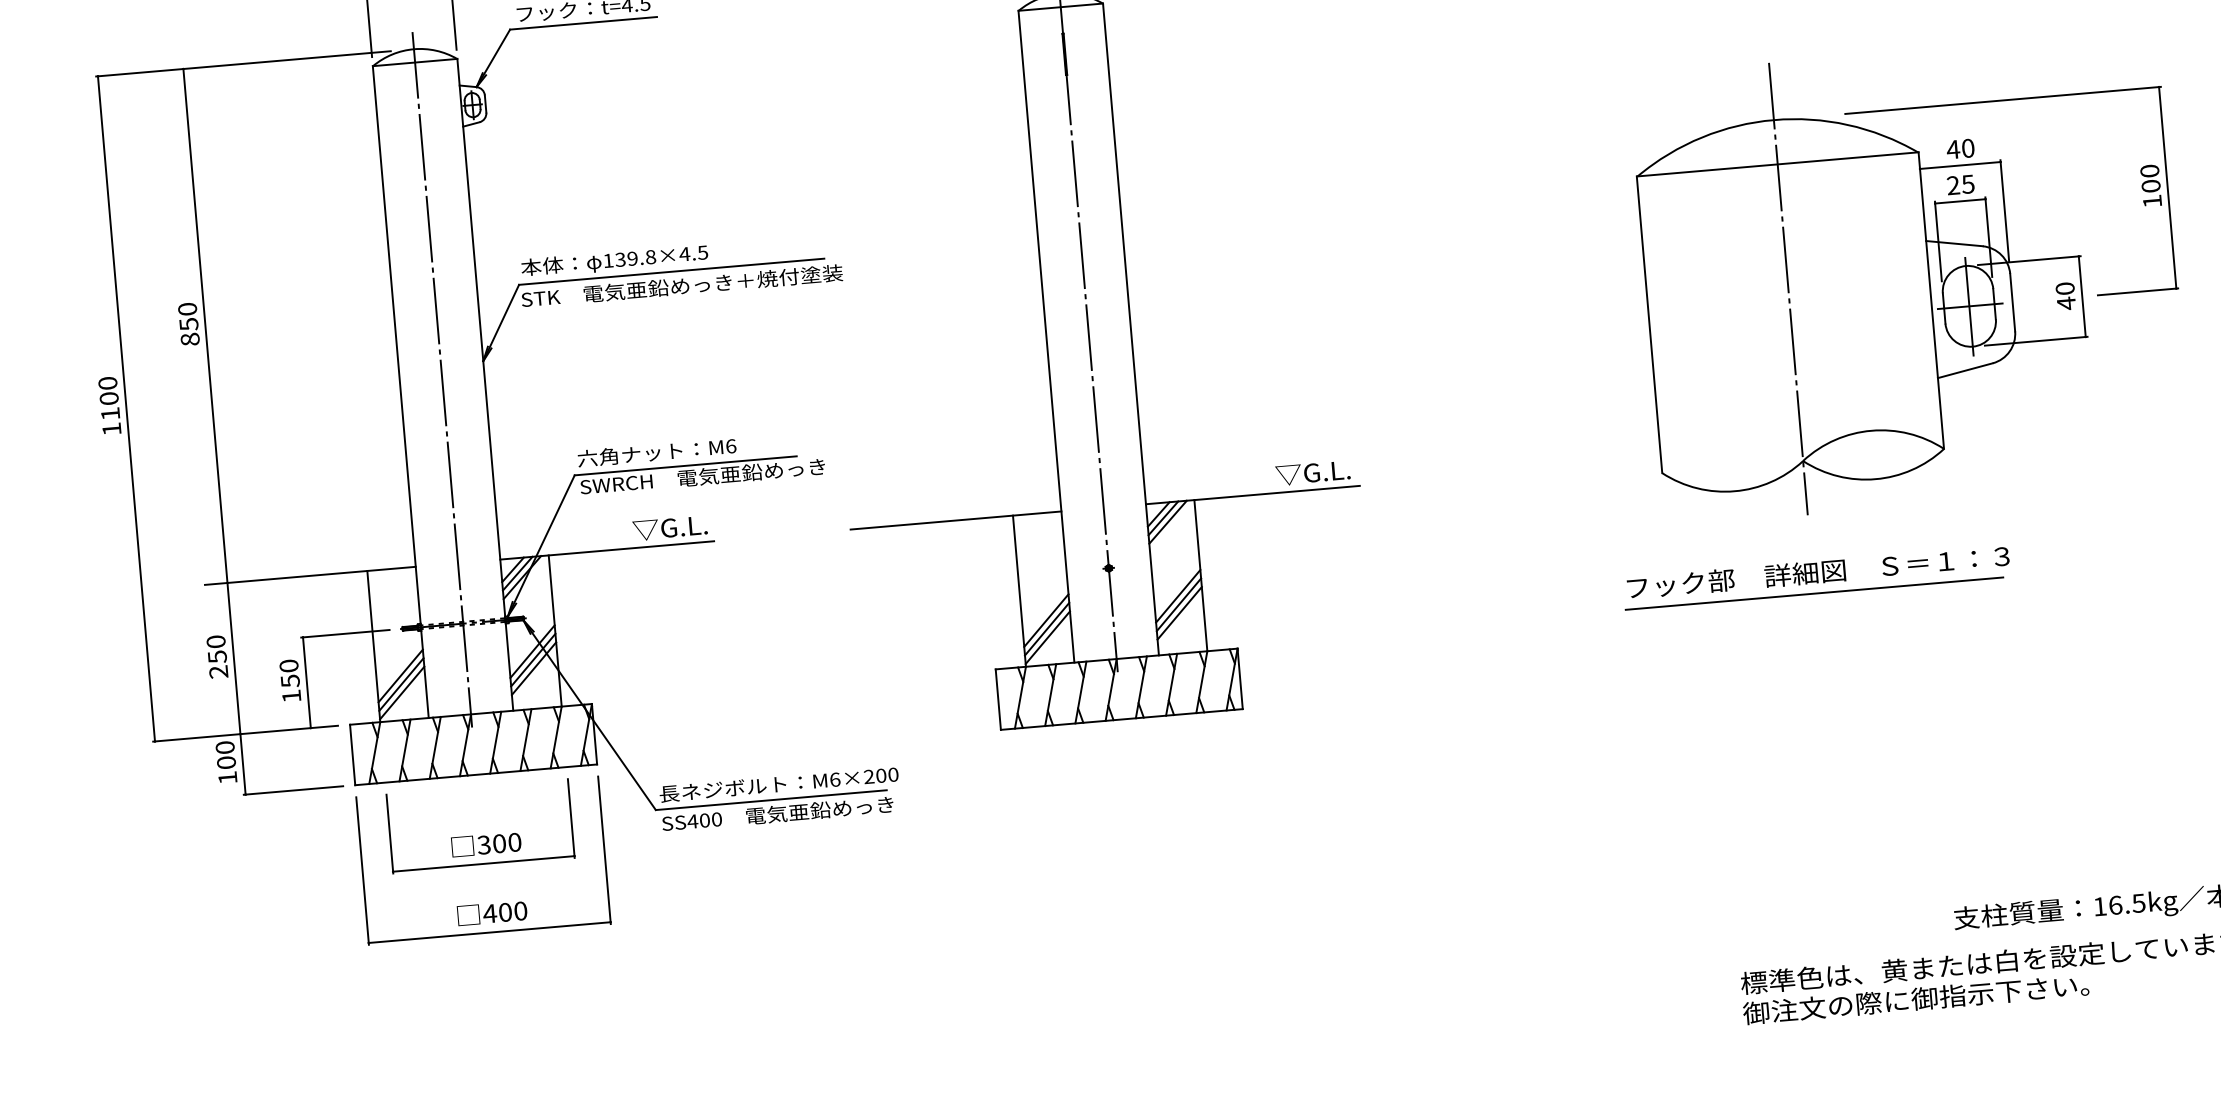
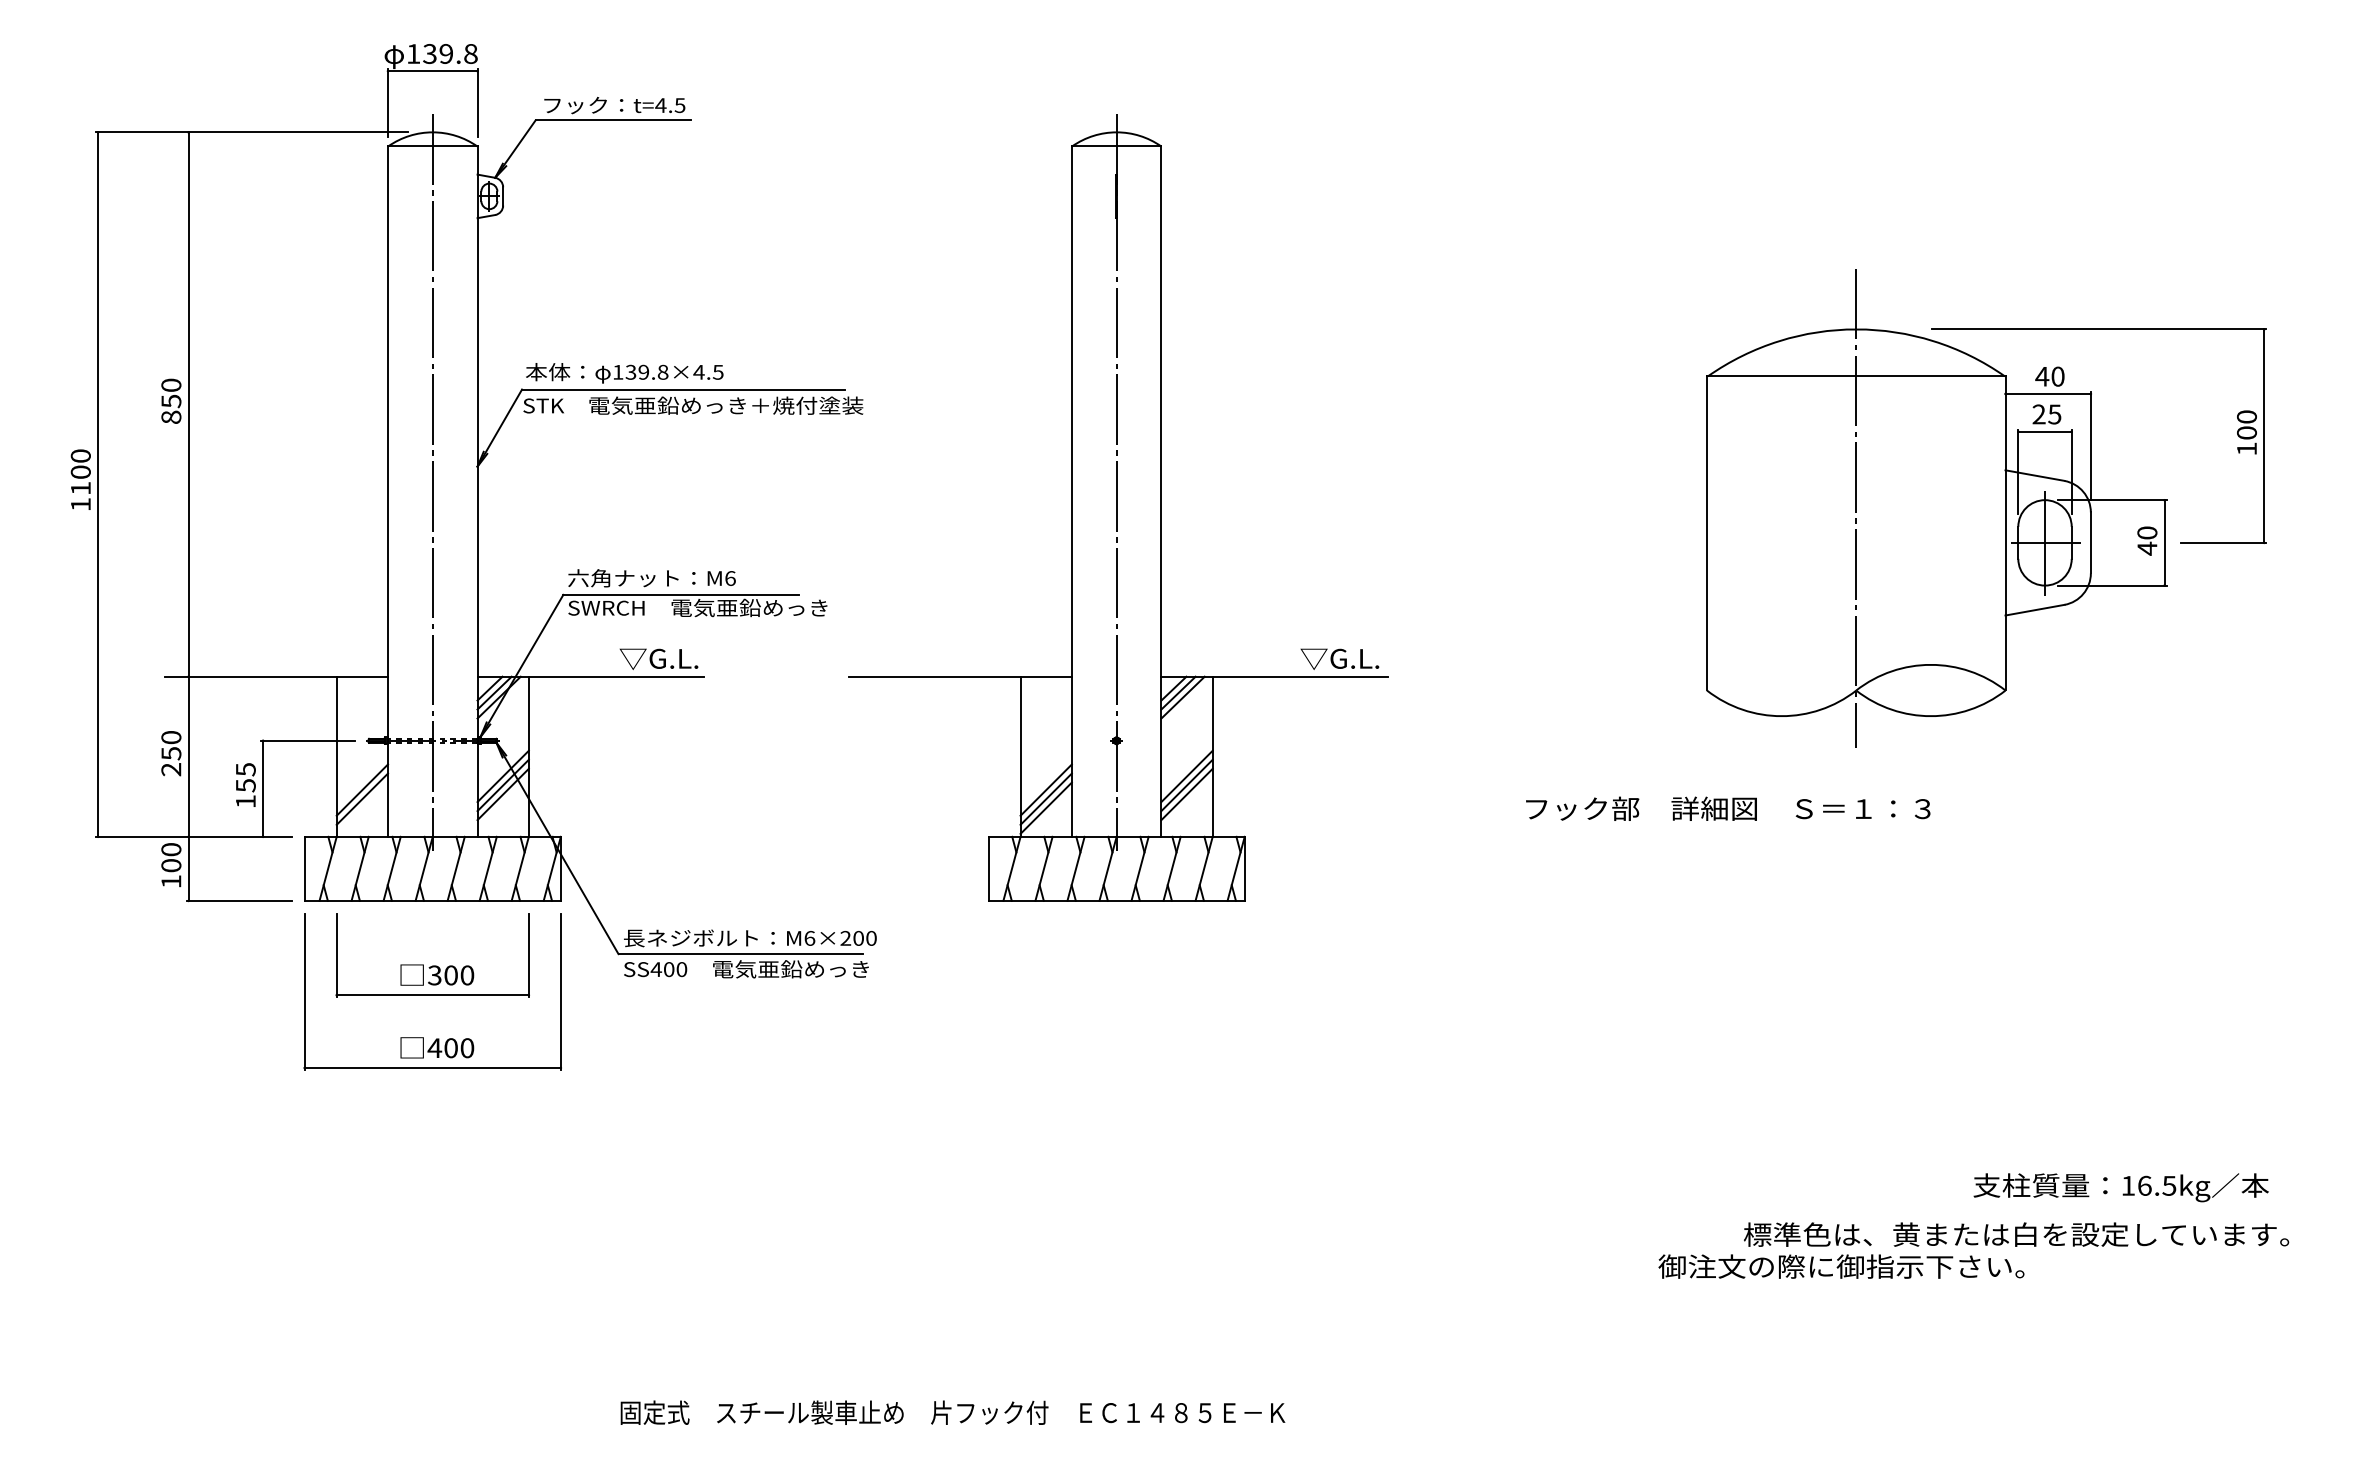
text: (1818, 571) -> (1728, 808), moved
line: (1814, 594) -> (1856, 831), removed
text: (288, 665) -> (245, 769), 150 -> 155
line: (402, 692) -> (362, 807), removed
text: (1916, 999) -> (1841, 1266), moved

